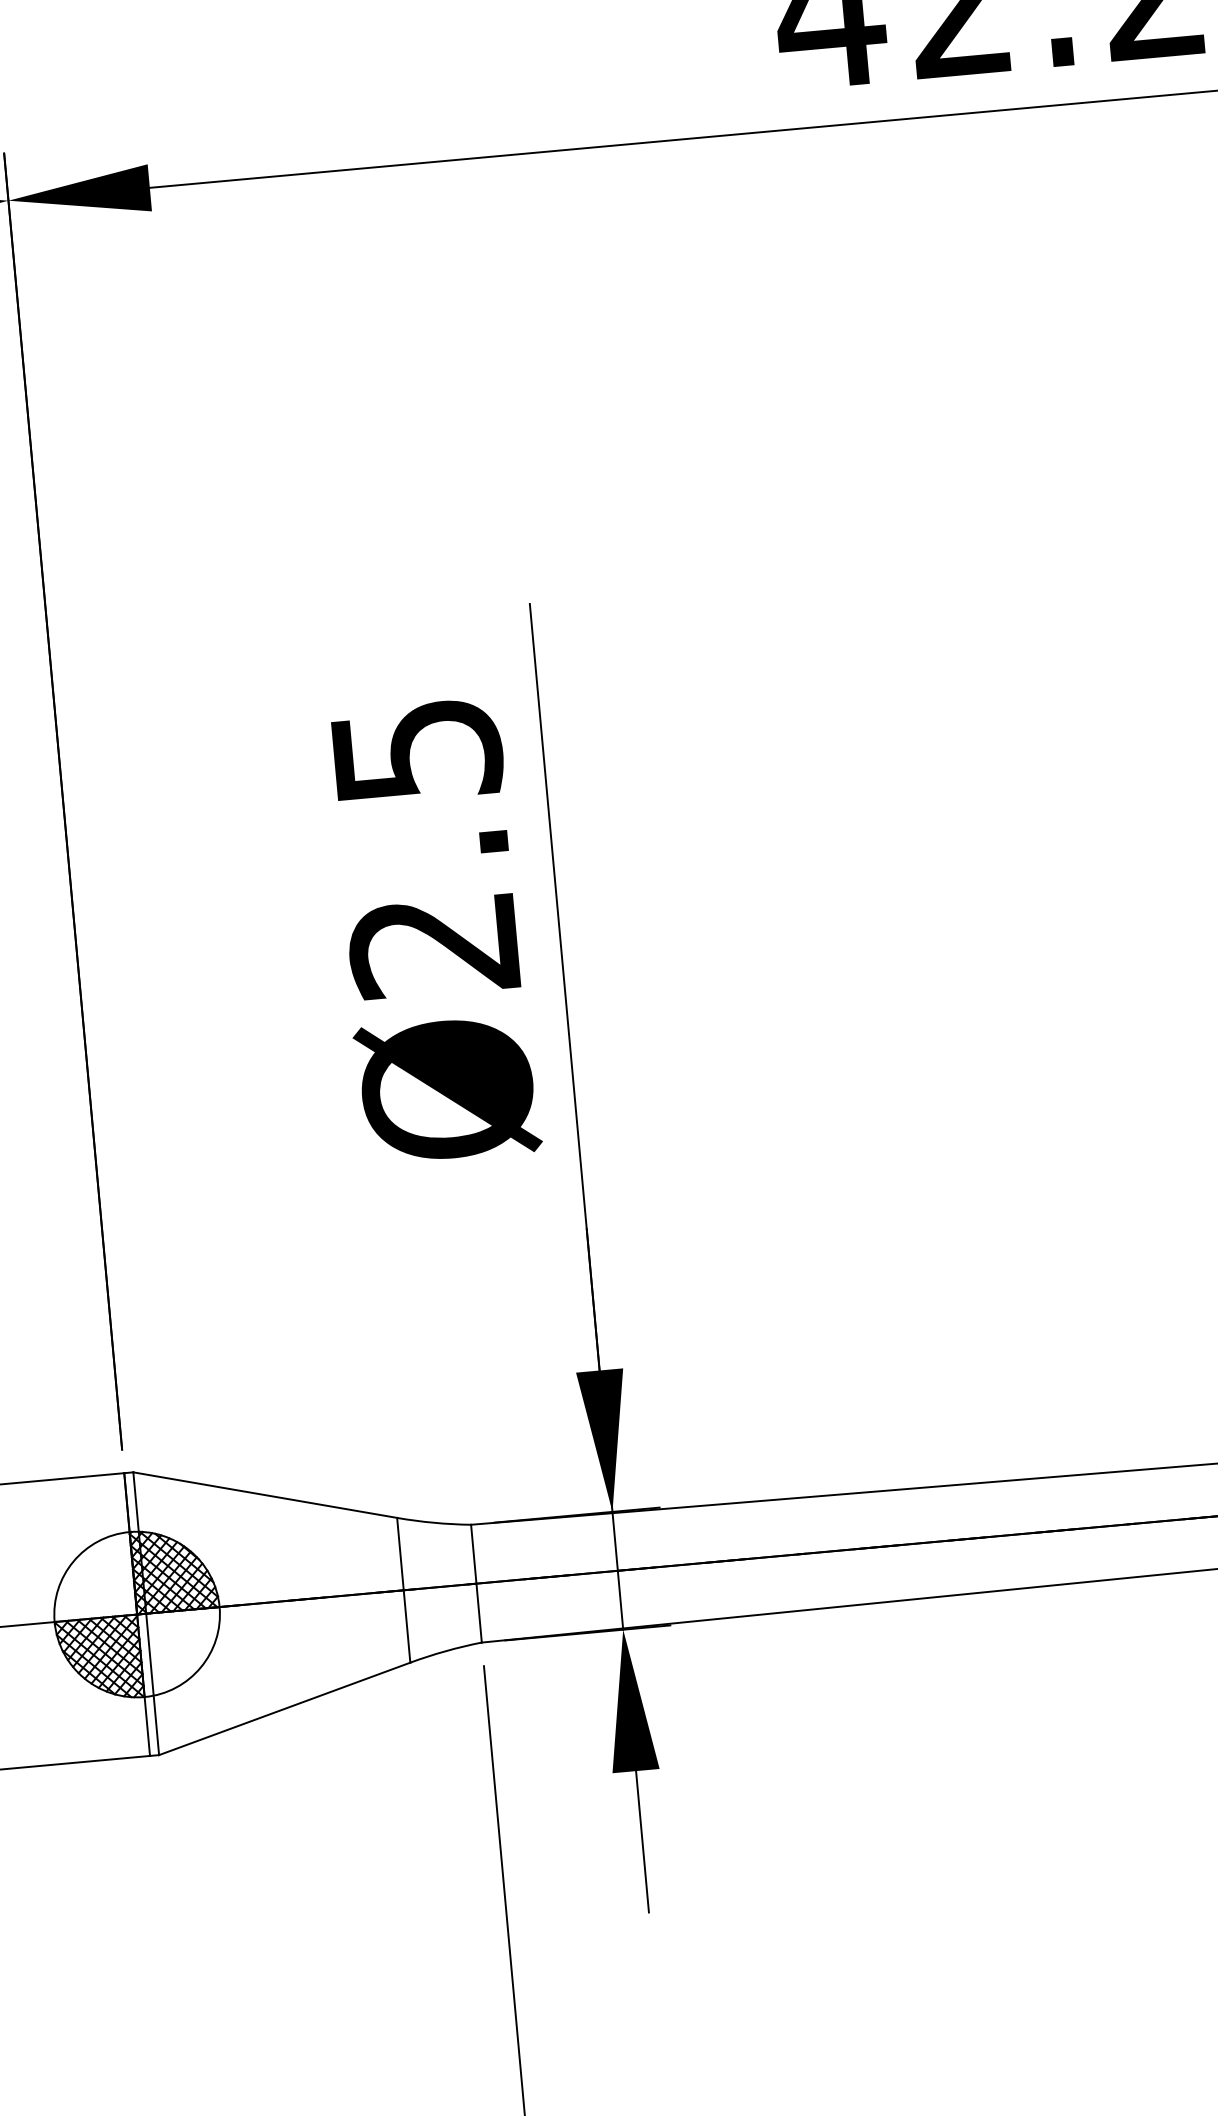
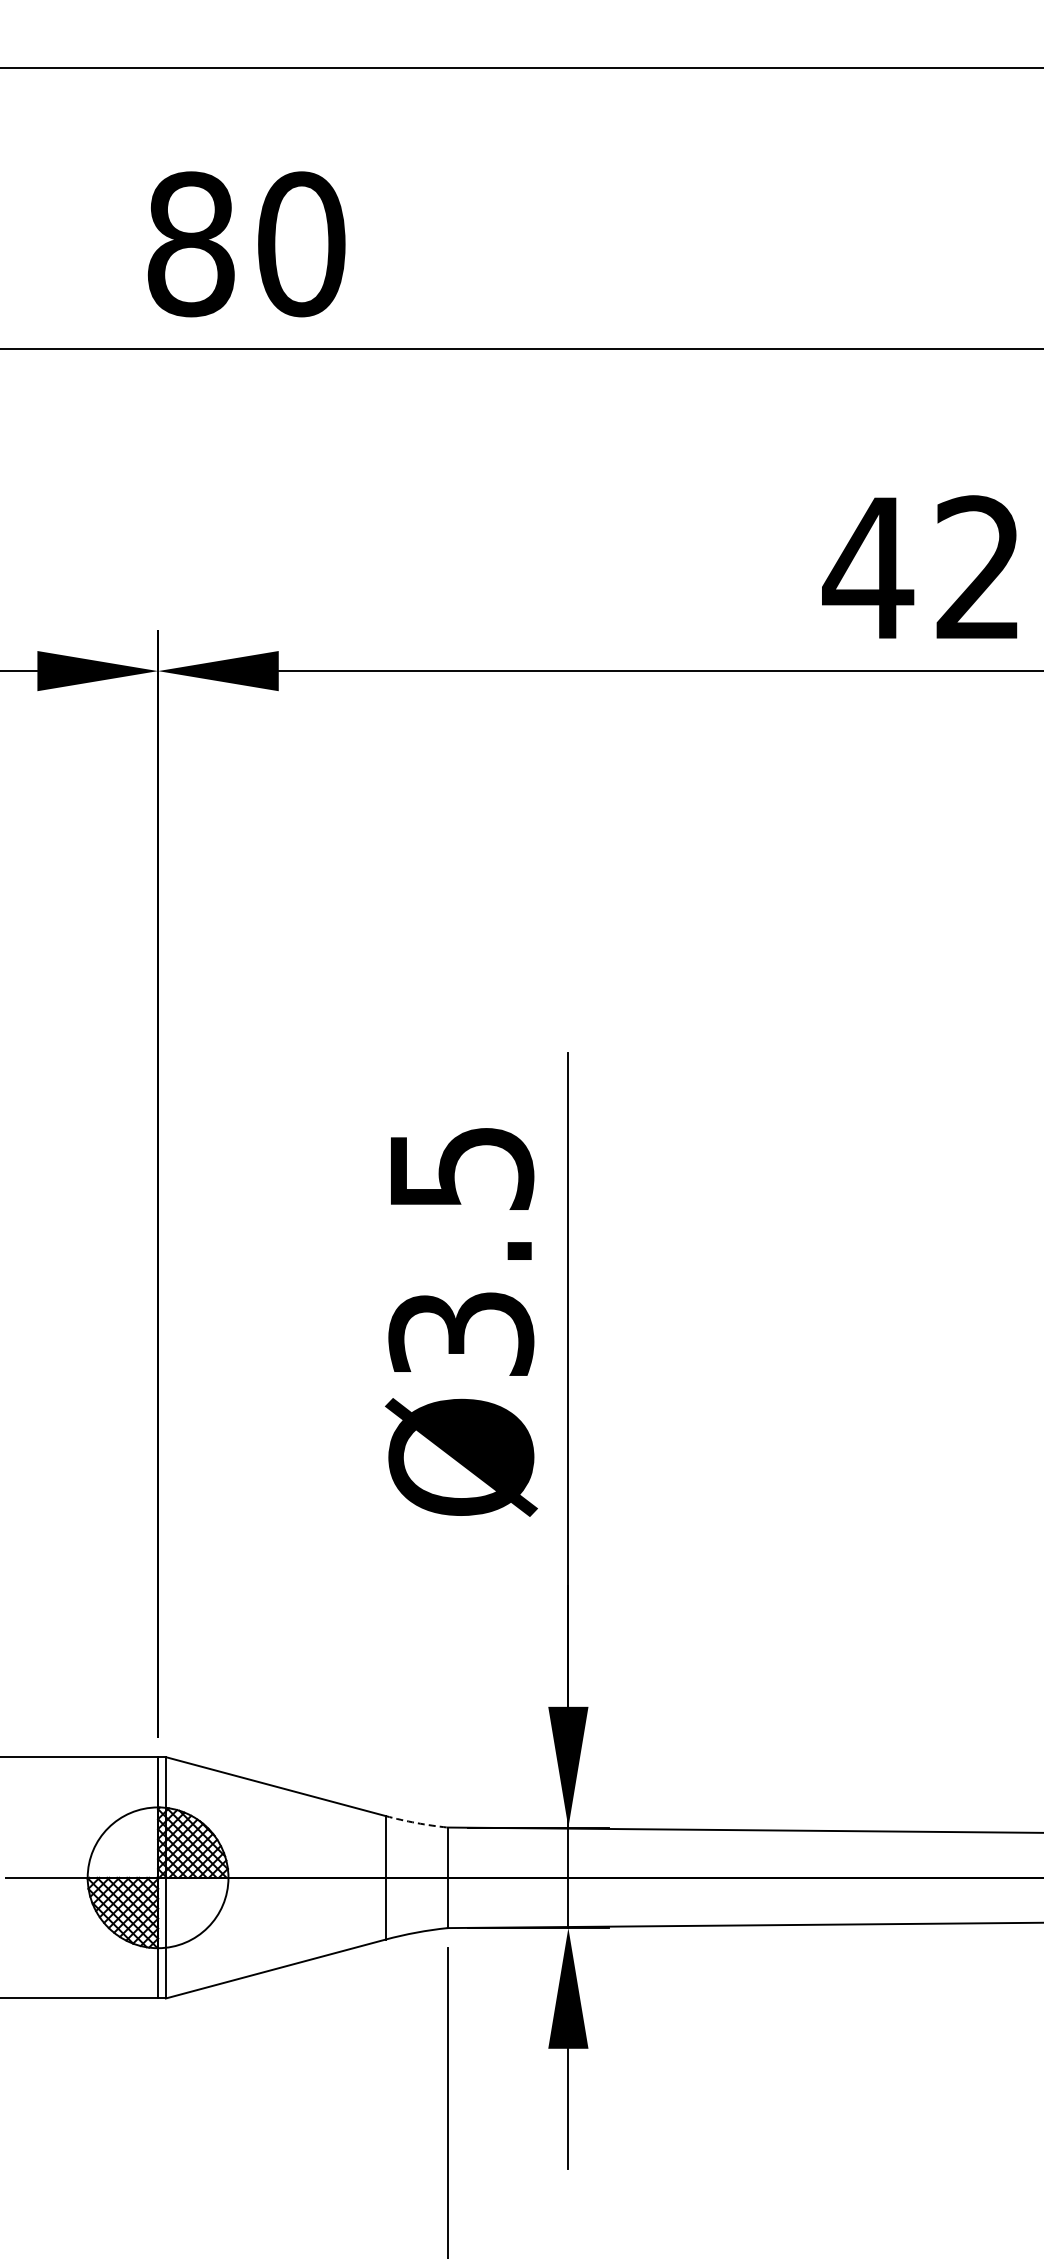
text: (434, 945) -> (461, 1334), Ø2.5 -> Ø3.5
arc: (434, 1523) -> (416, 1823), solid -> dashed

